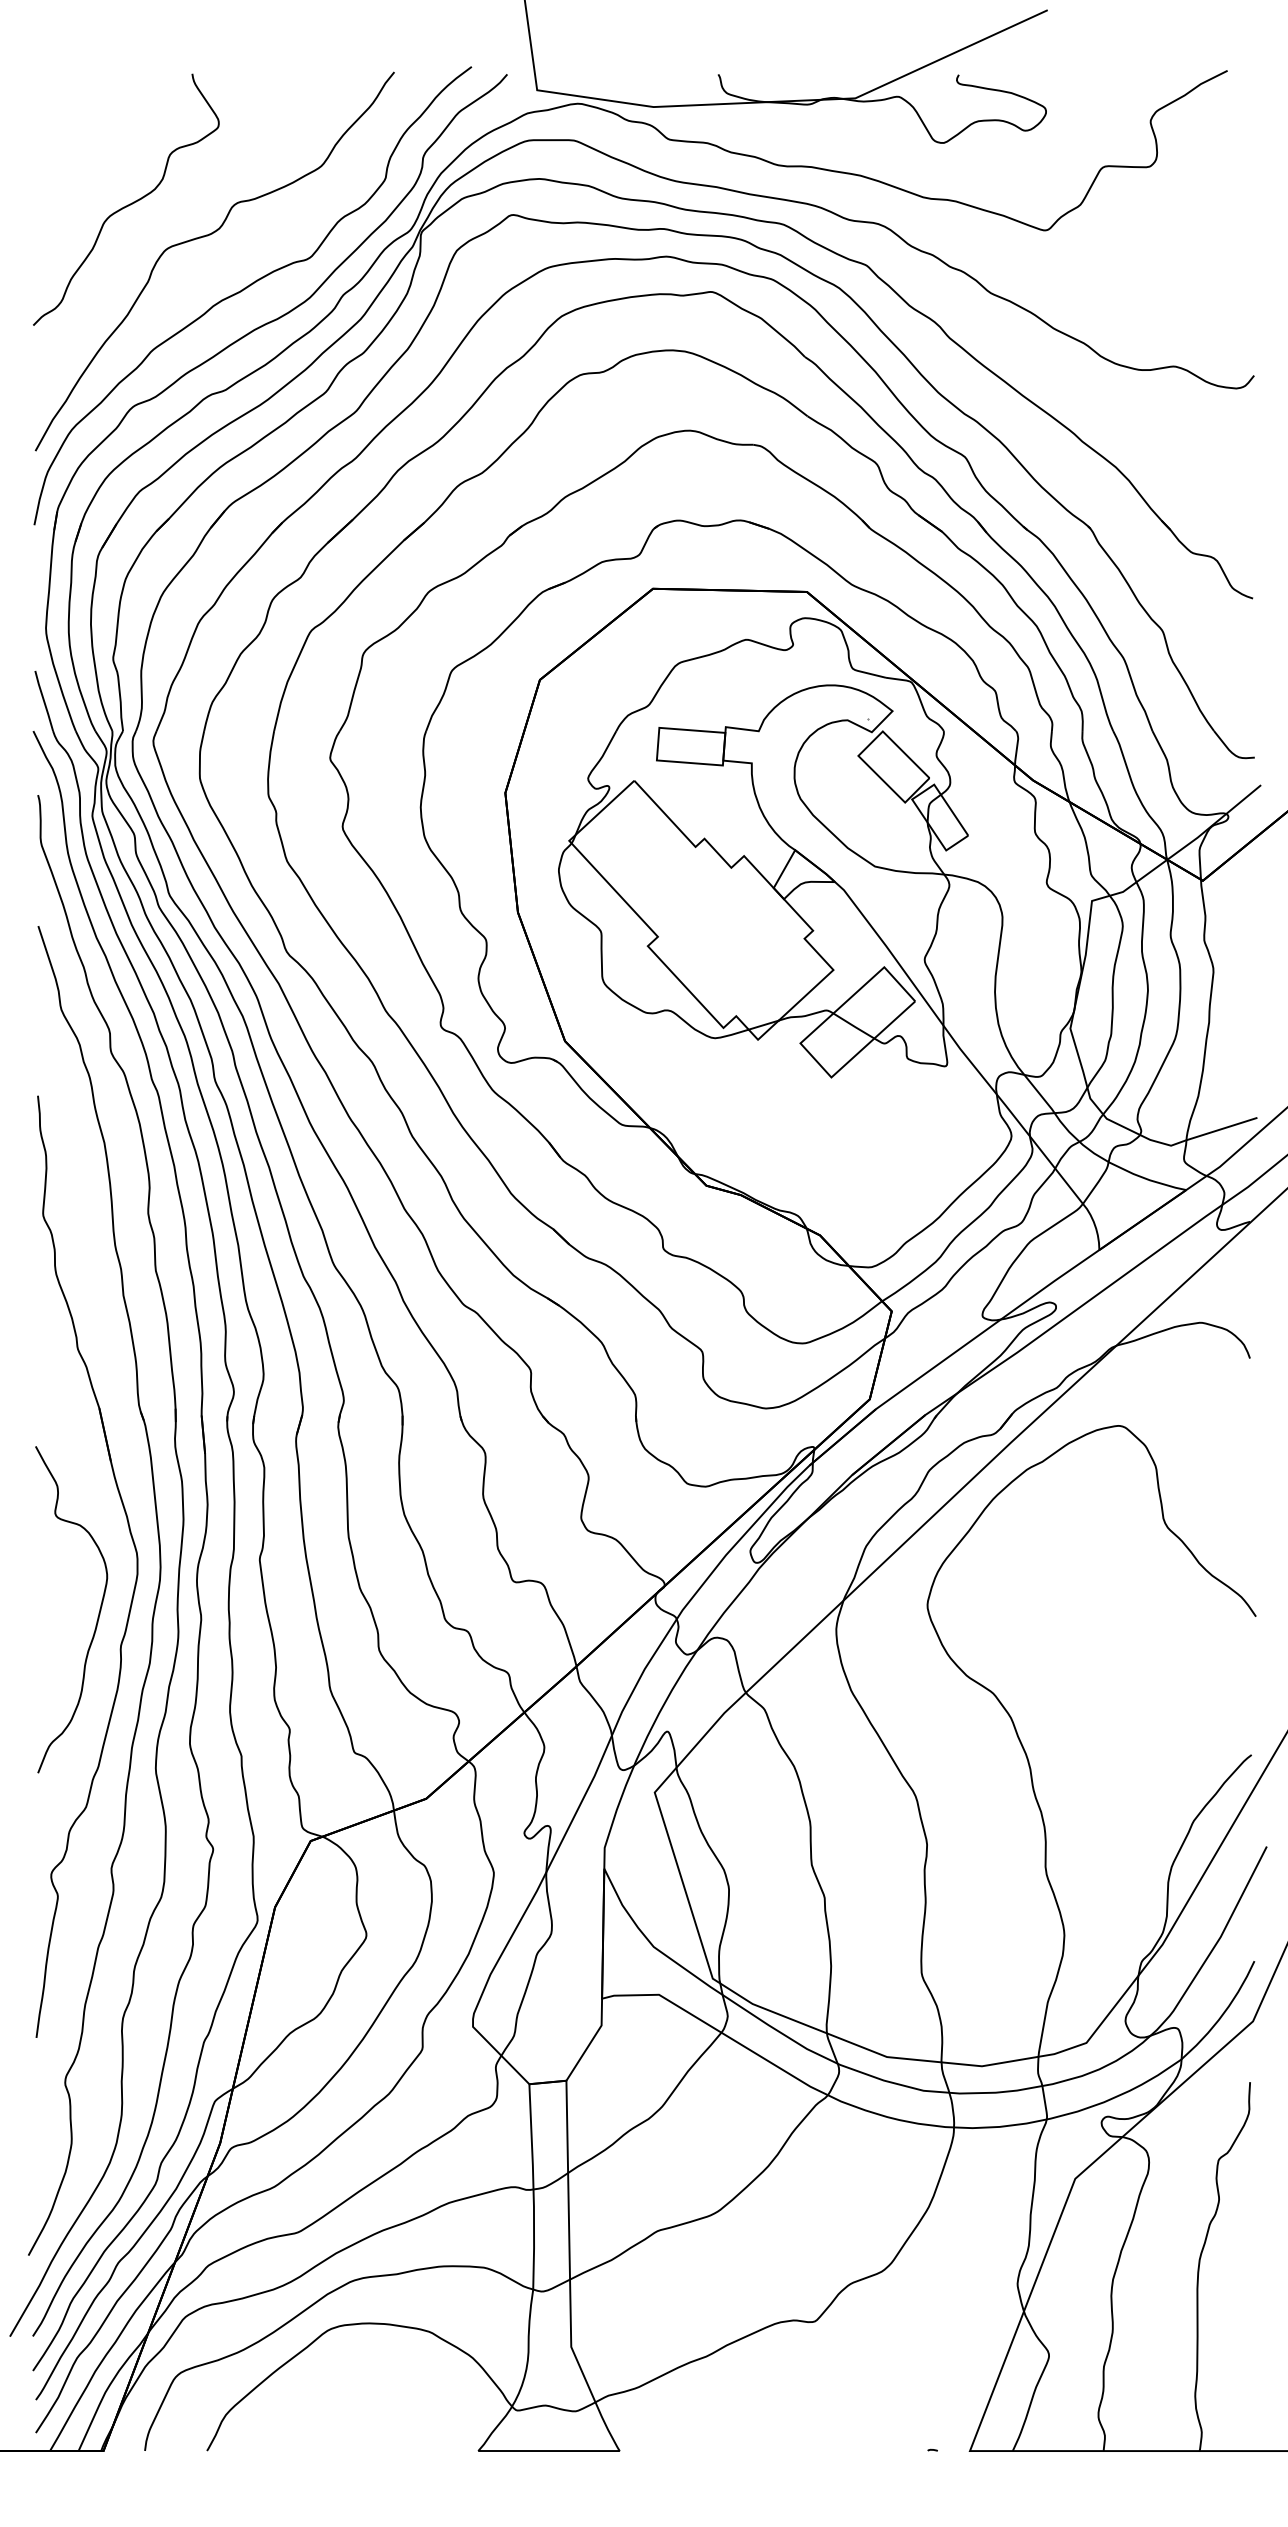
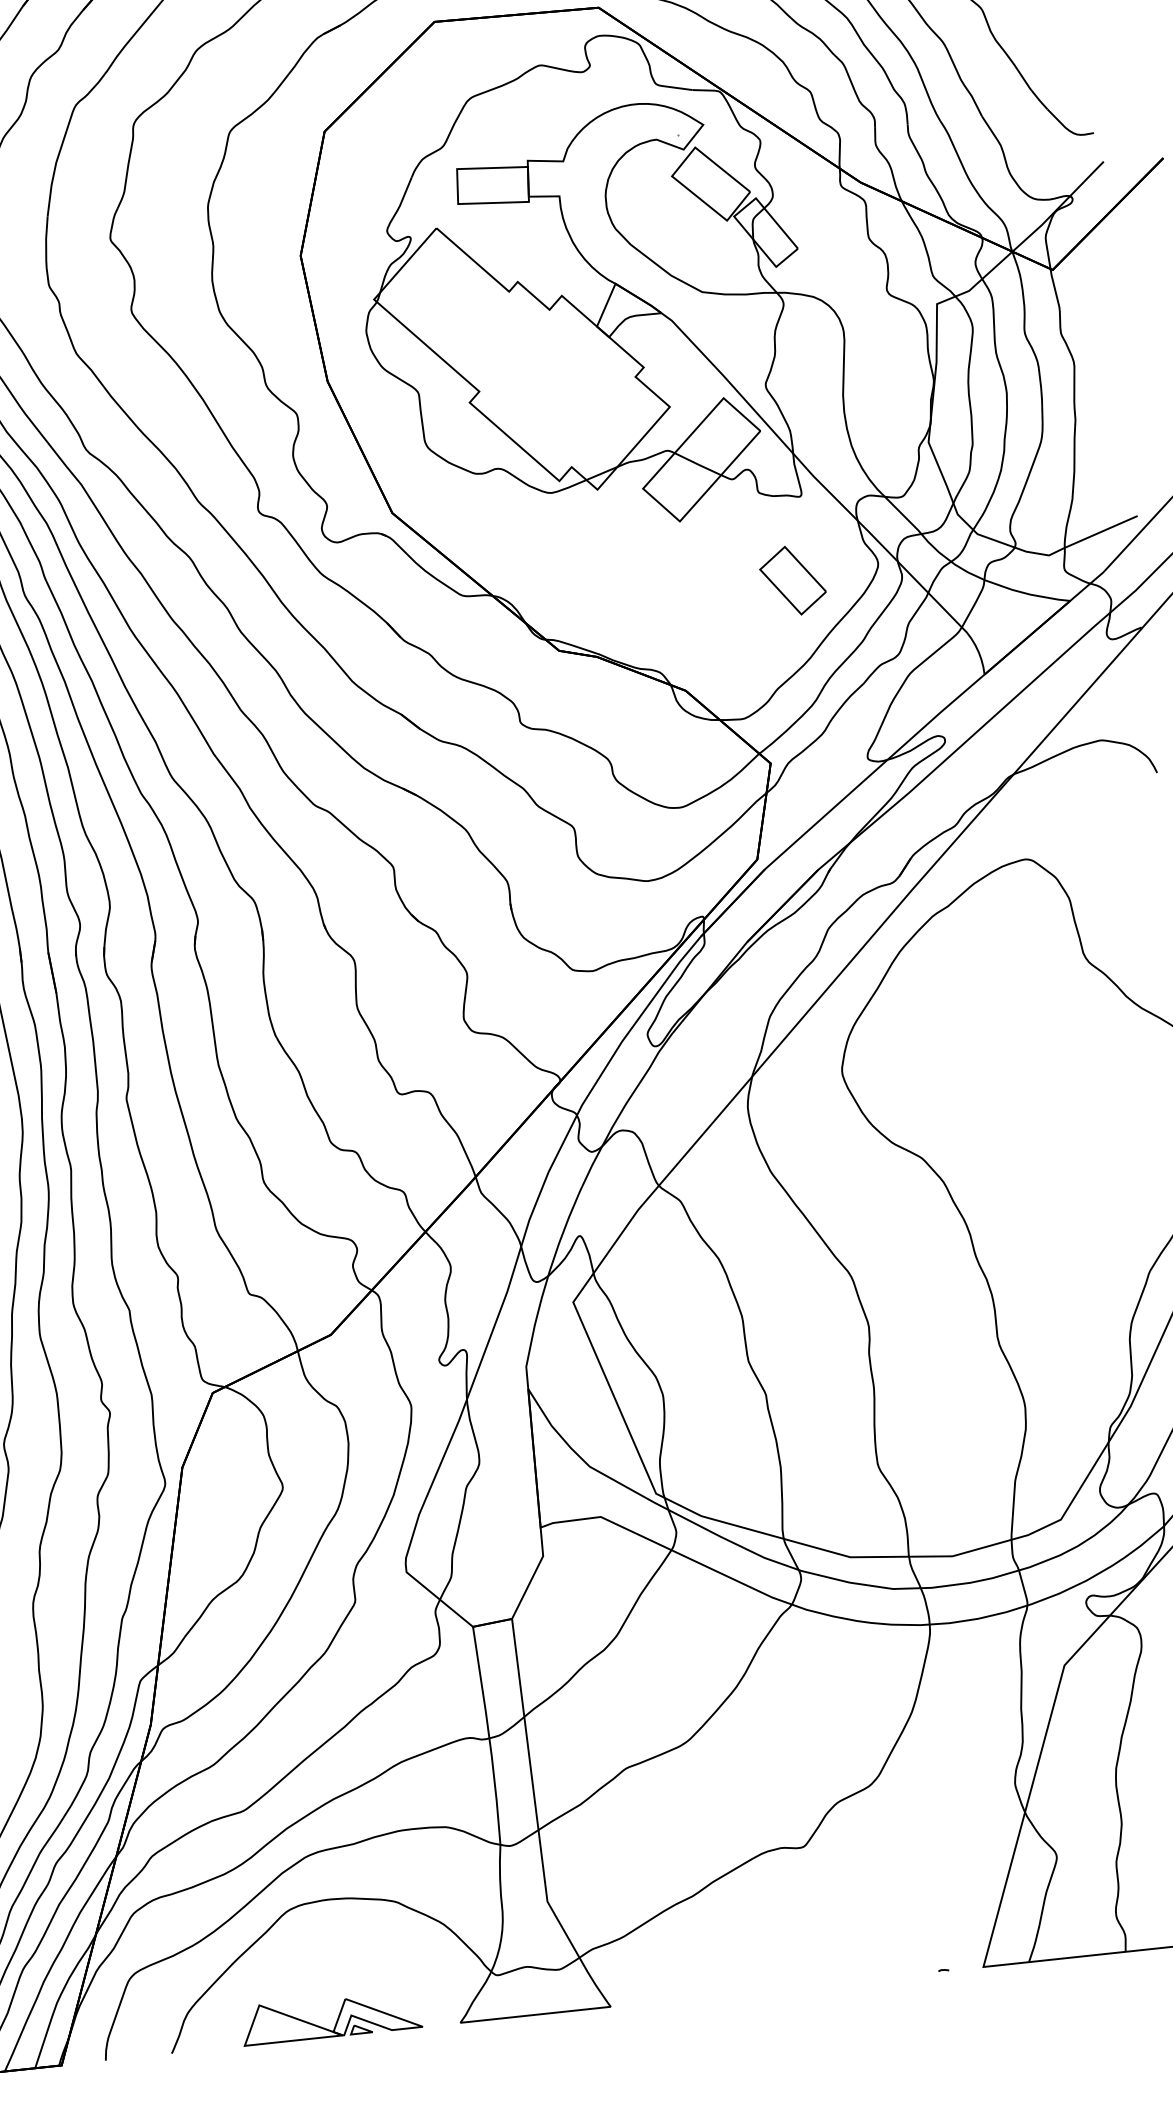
part: (930, 1143) -> (792, 580), added
part: (364, 2434) -> (337, 2018), added

